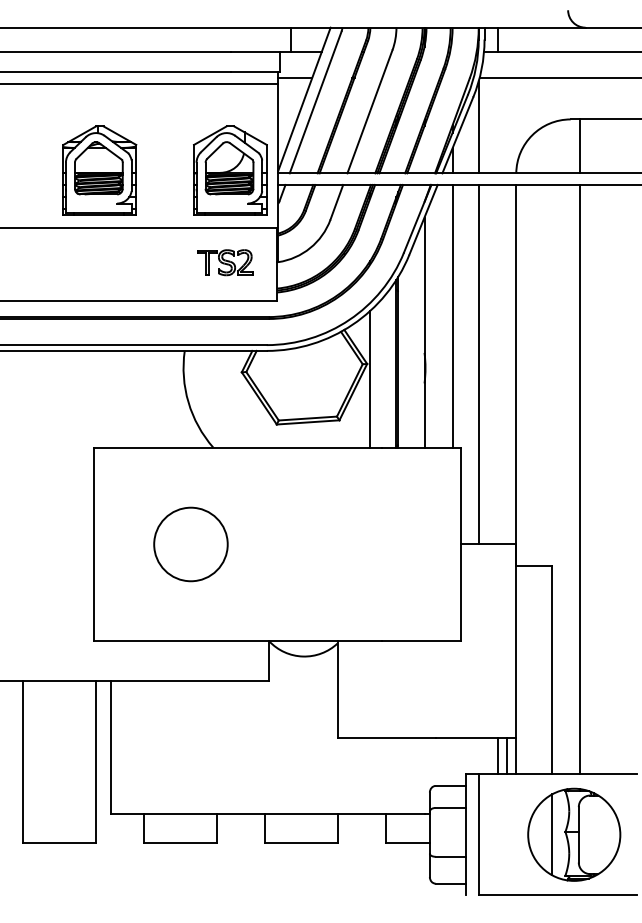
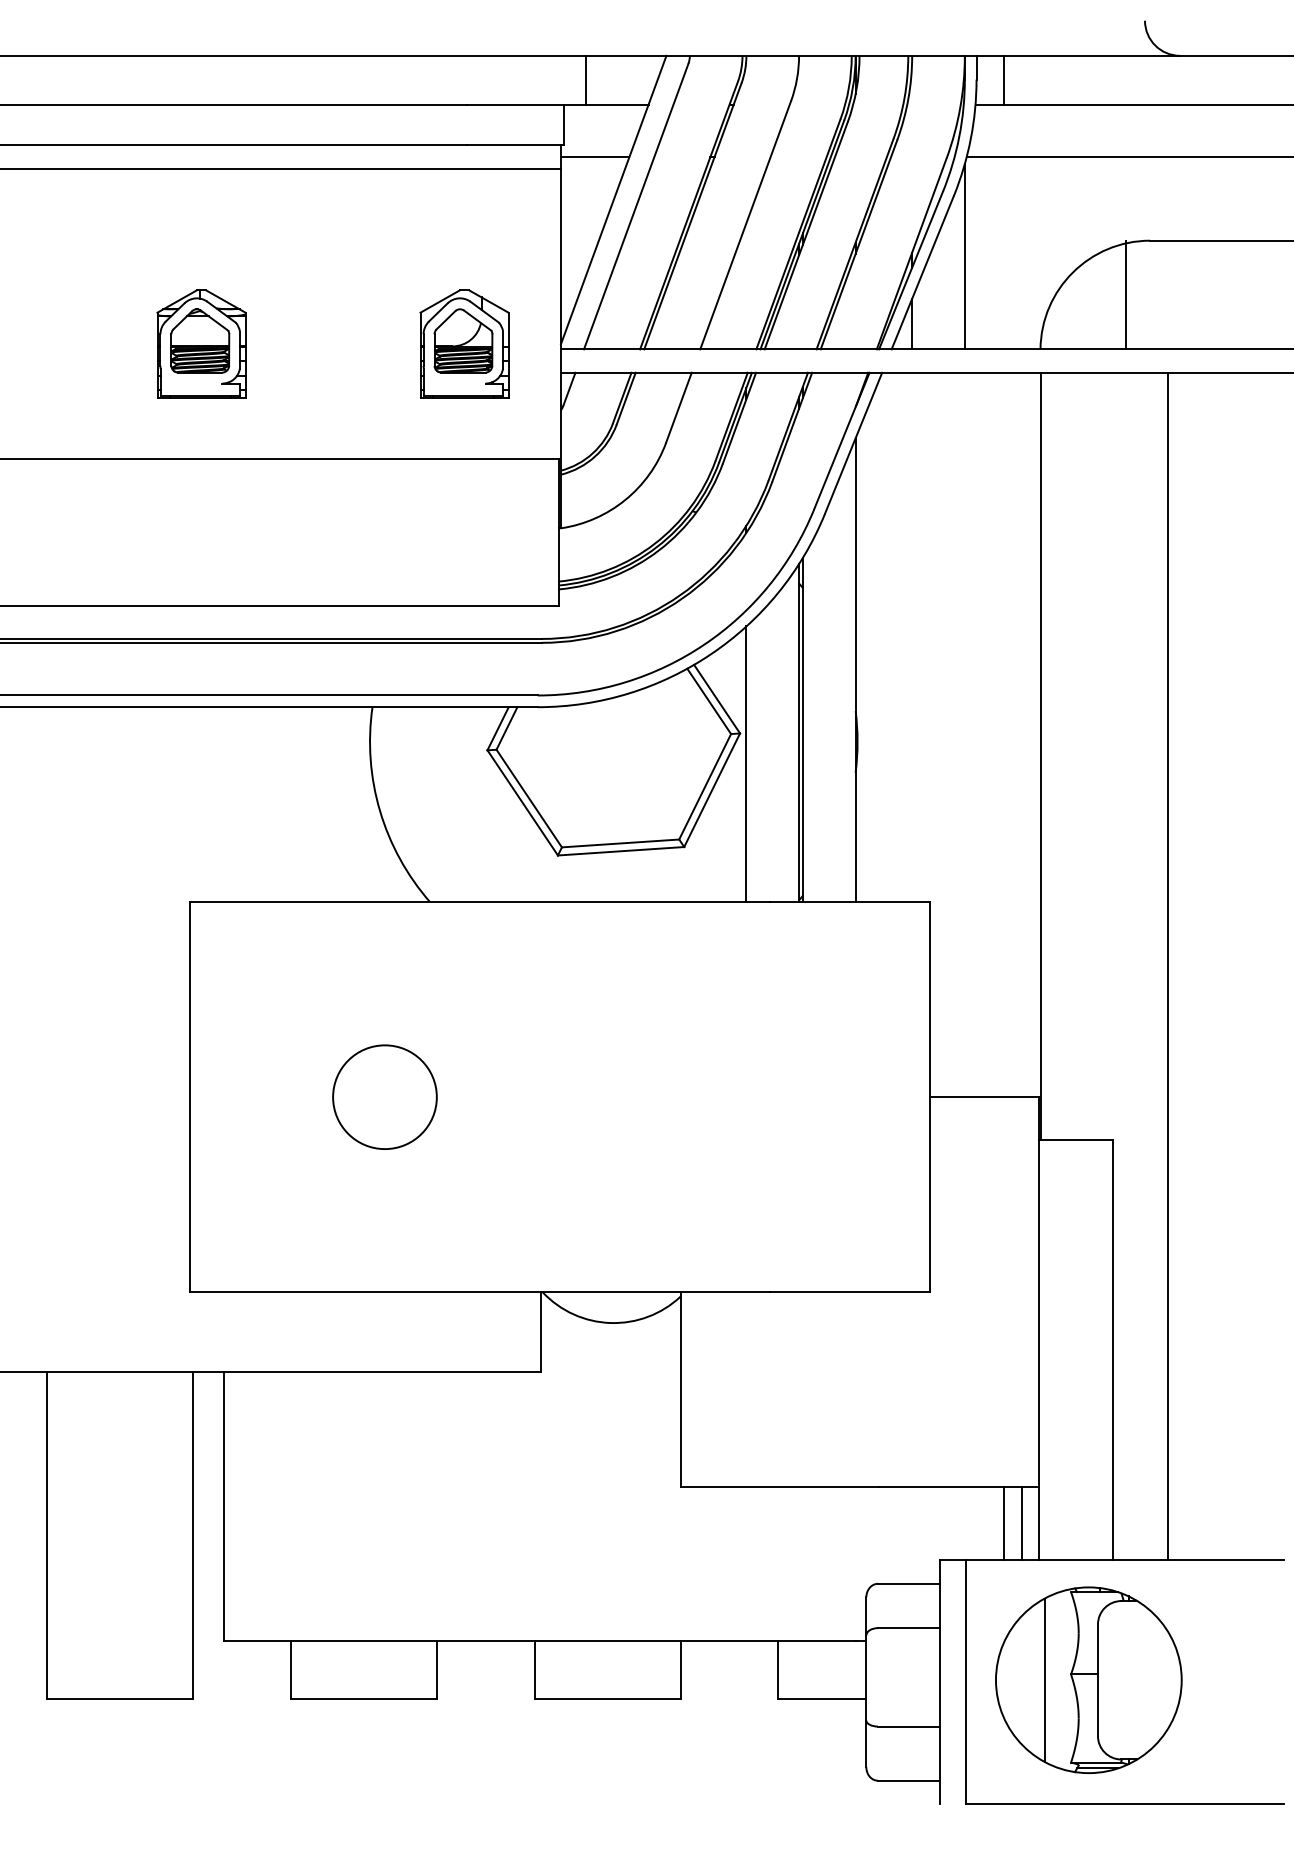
line: (579, 146) -> (1125, 295), moved
part: (99, 170) -> (200, 343), size x0.6
part: (230, 170) -> (464, 343), size x0.6
part: (225, 262) -> (454, 528), removed
line: (452, 315) -> (911, 635), removed
line: (478, 364) -> (964, 734), removed
circle: (190, 544) -> (384, 1097), size x0.7
part: (574, 834) -> (1089, 1679), moved

